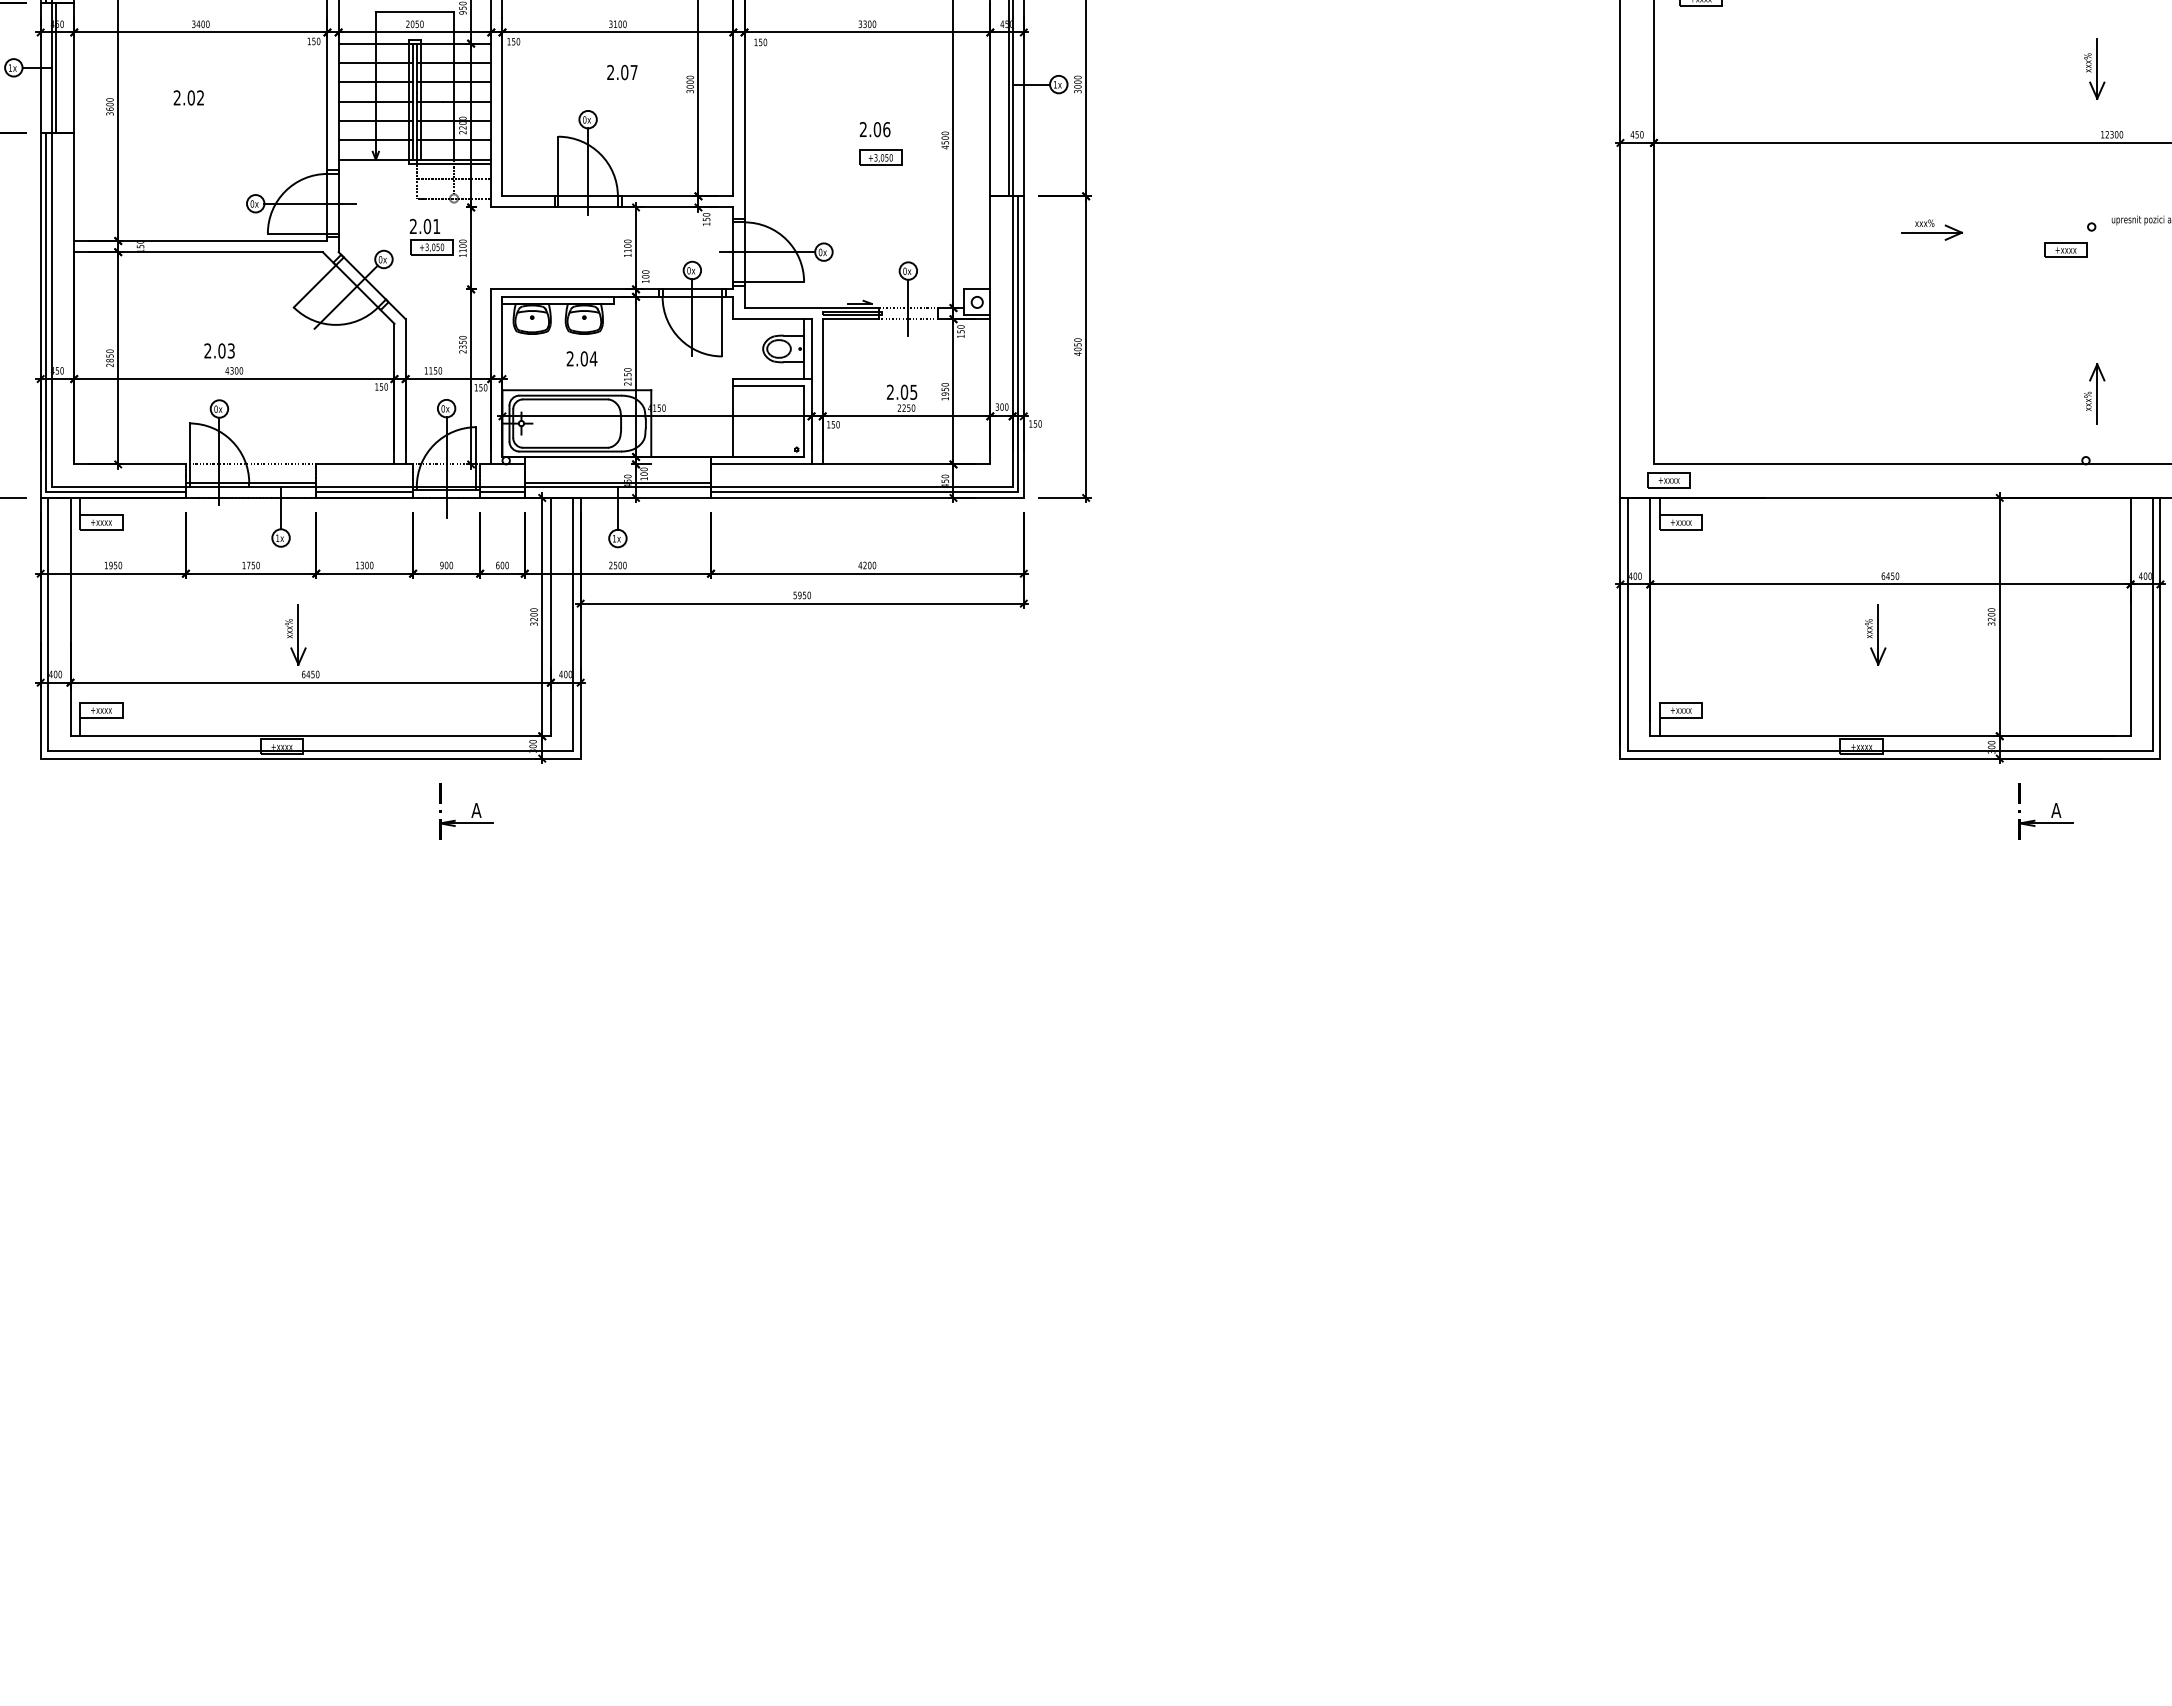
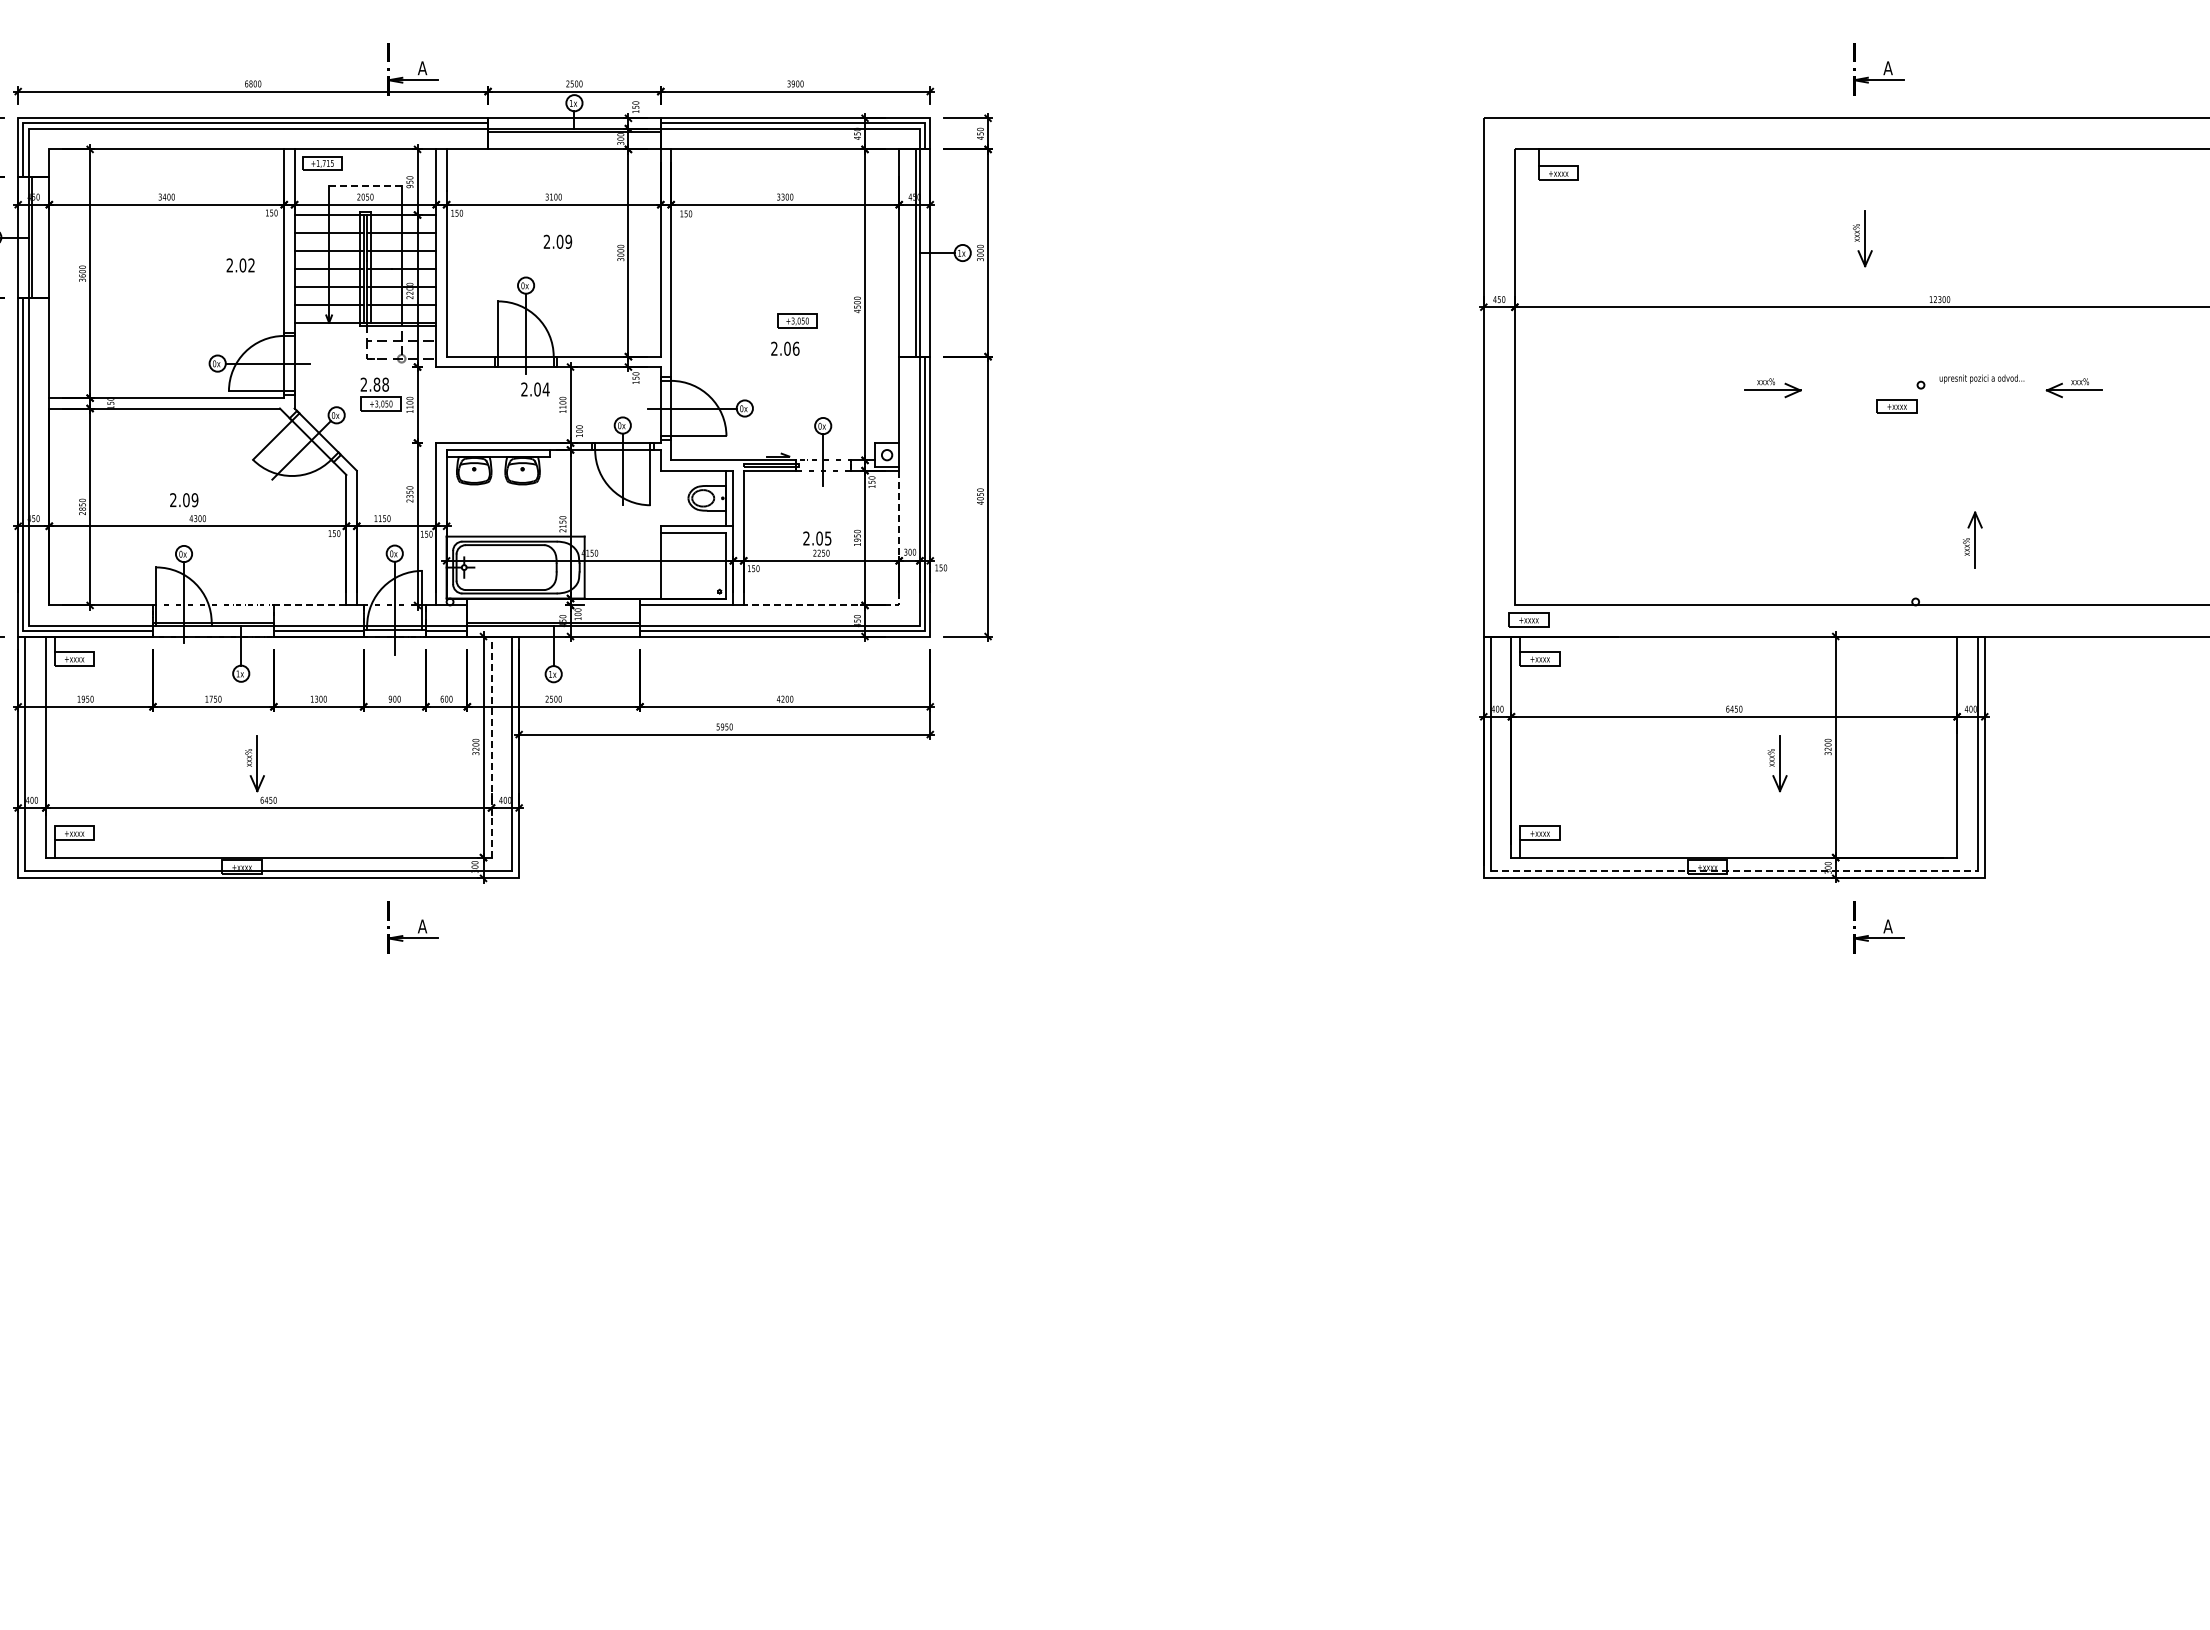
line: (413, 11) -> (364, 185), solid -> dashed
part: (2094, 68) -> (1862, 238), moved
text: (633, 72) -> (568, 241), 2.07 -> 2.09
text: (188, 98) -> (240, 265), moved
text: (875, 129) -> (785, 348), moved
text: (431, 226) -> (380, 384), 2.01 -> 2.88
text: (230, 351) -> (194, 500), 2.03 -> 2.09
text: (582, 358) -> (535, 389), moved
part: (2094, 393) -> (1972, 539), moved
line: (354, 464) -> (309, 605), solid -> dashed
line: (979, 464) -> (889, 605), solid -> dashed
line: (550, 617) -> (491, 747), solid -> dashed
part: (1875, 634) -> (1777, 763), moved
line: (1890, 751) -> (1734, 871), solid -> dashed

